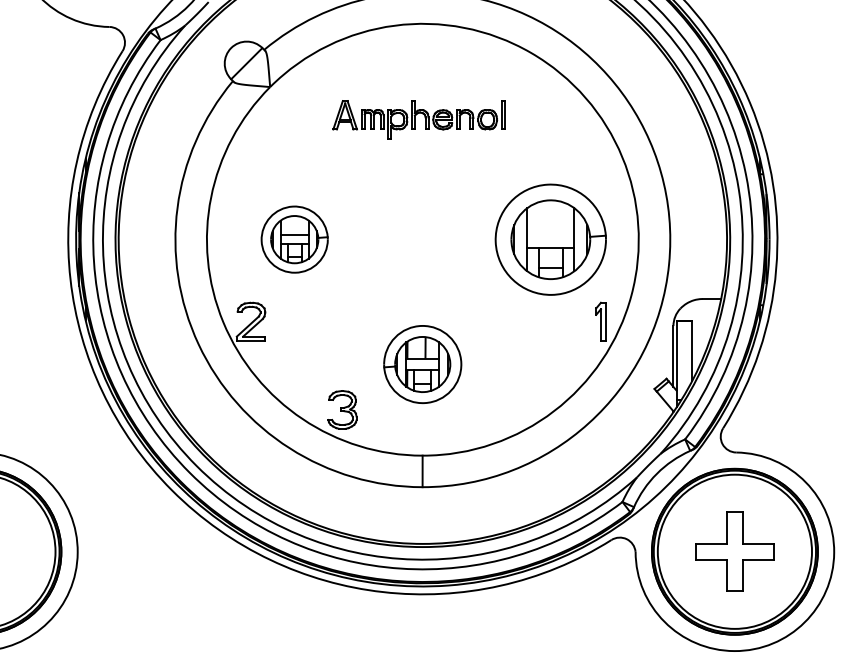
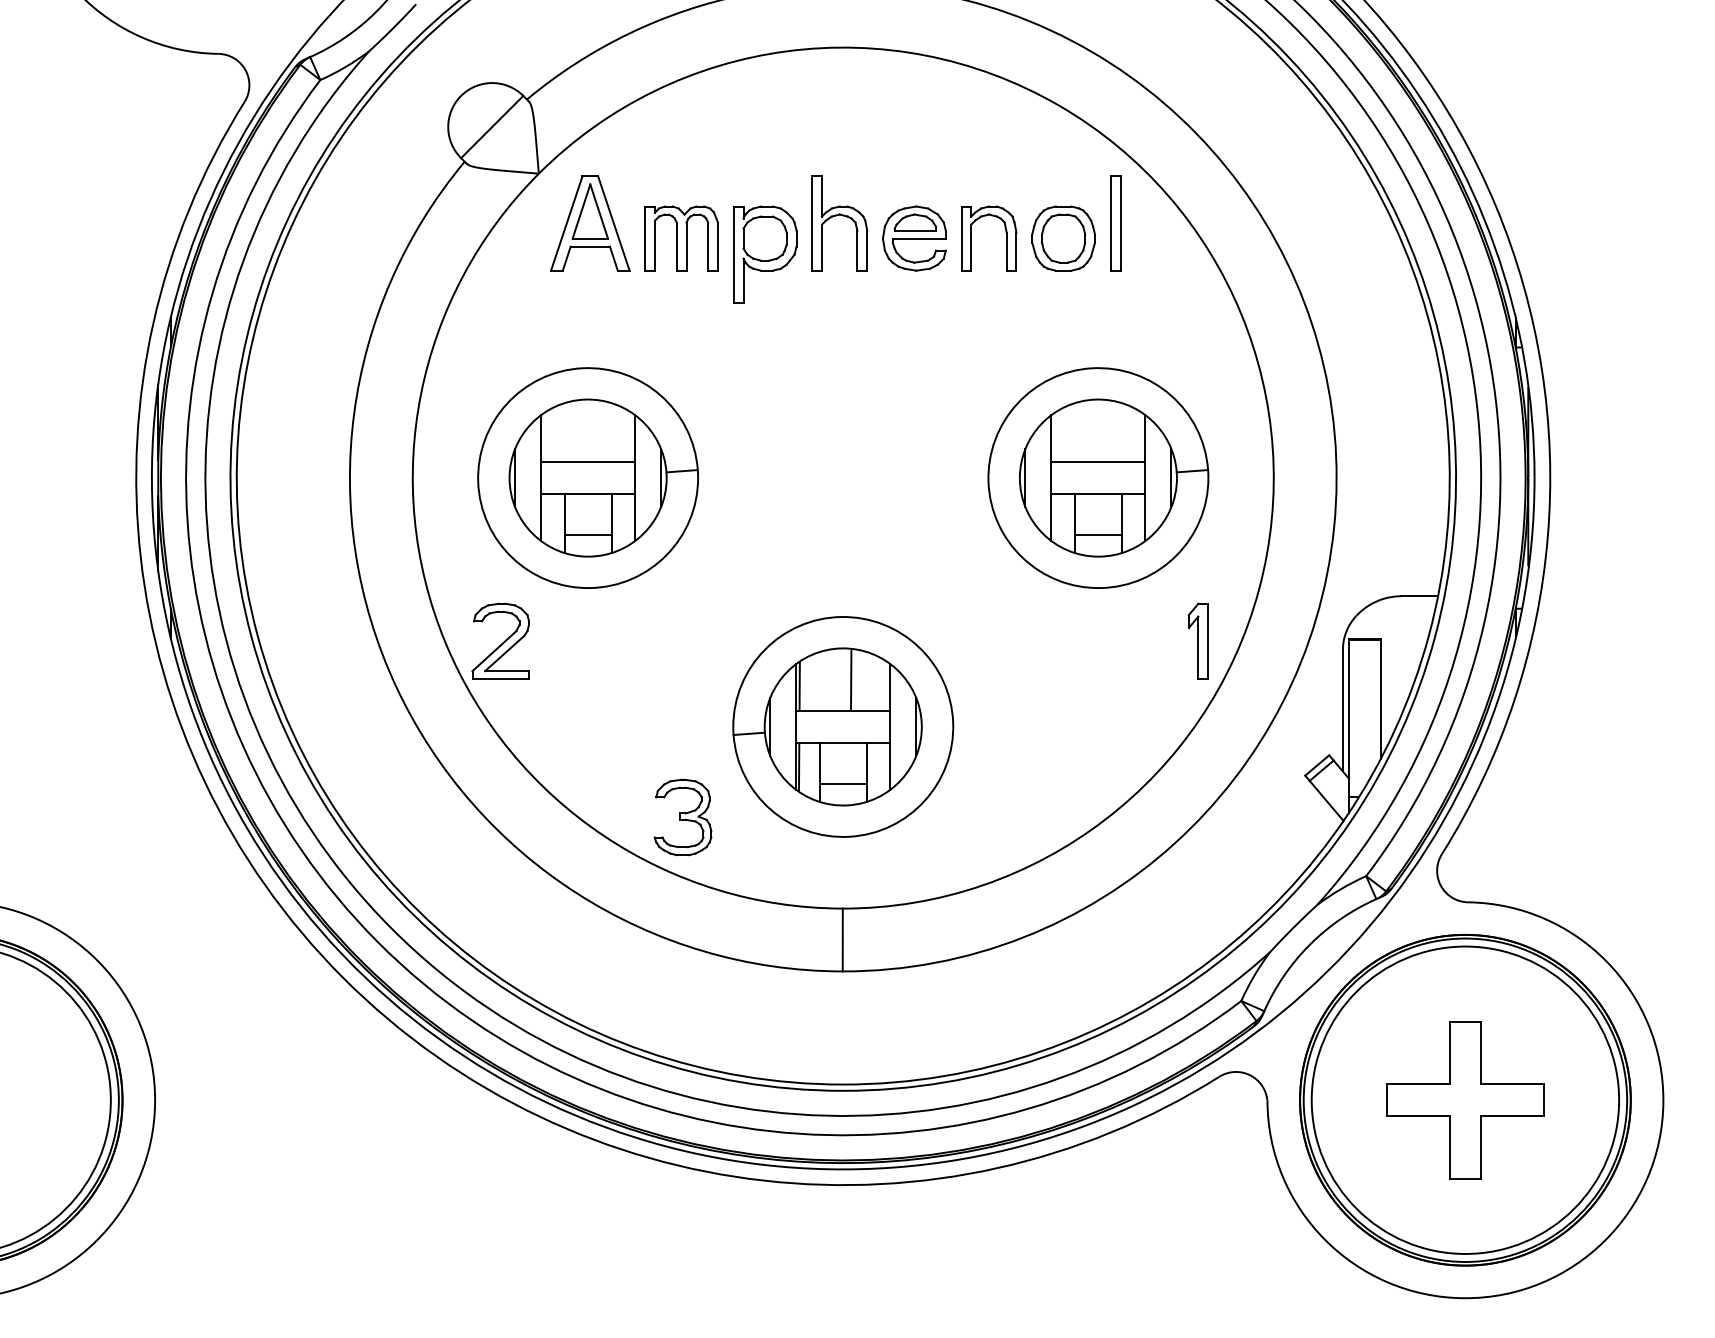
part: (418, 119) -> (834, 238), size x1.67
line: (550, 231) -> (1097, 461), added
part: (294, 239) -> (587, 477), size x1.67
part: (422, 364) -> (842, 726), size x1.43

